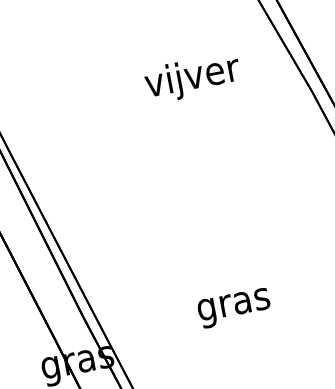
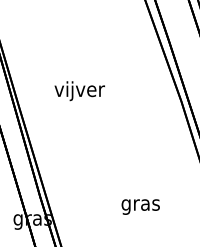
text: (192, 78) -> (79, 91), moved
text: (233, 307) -> (140, 206), moved

